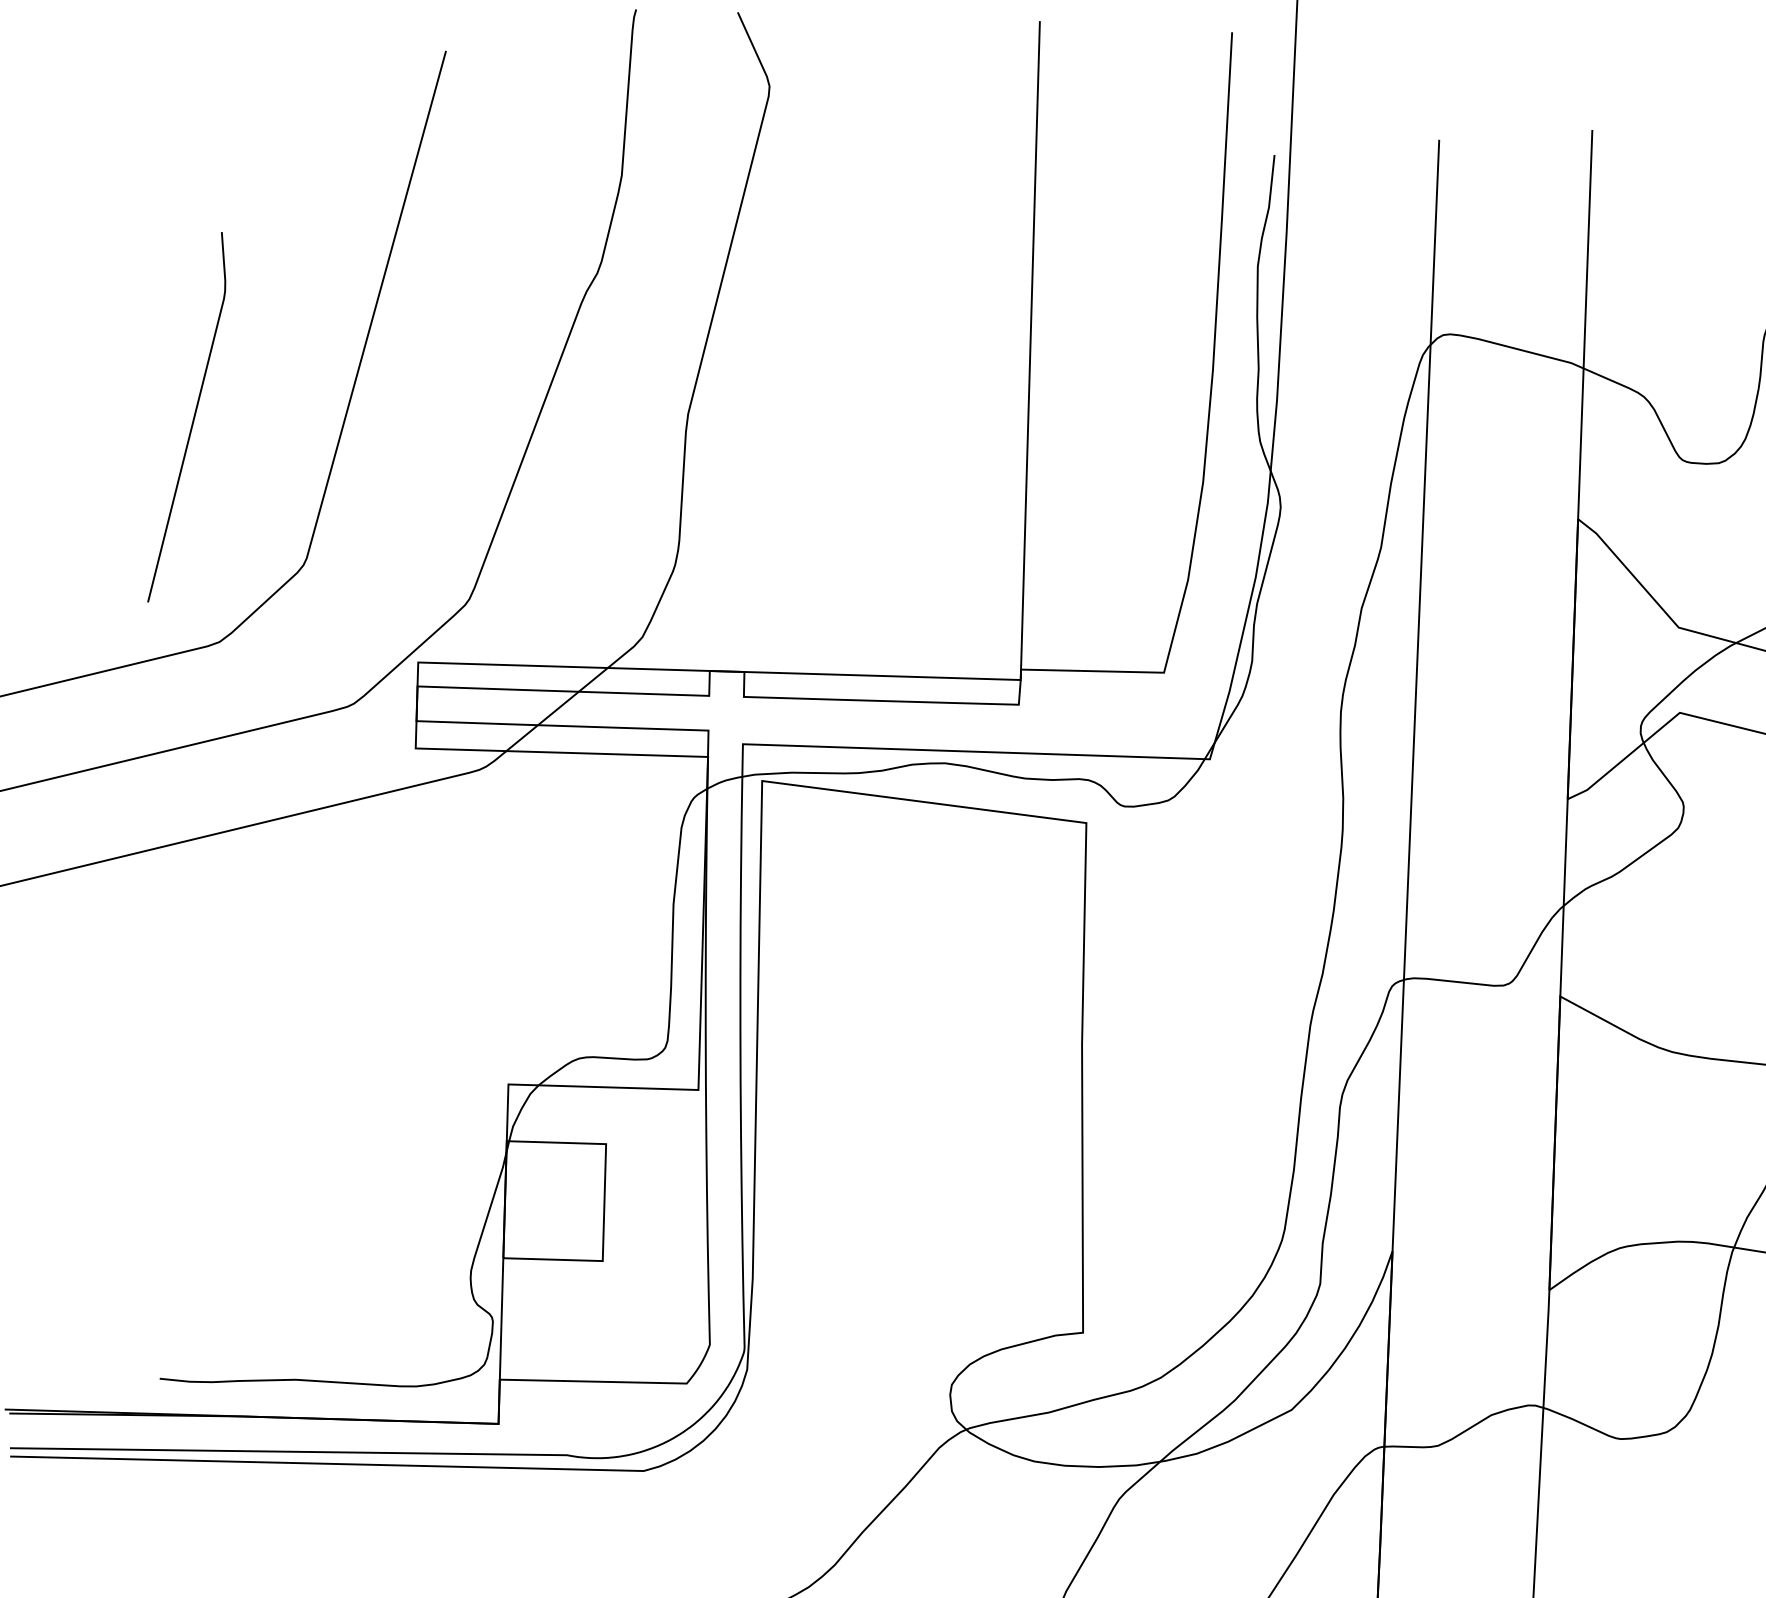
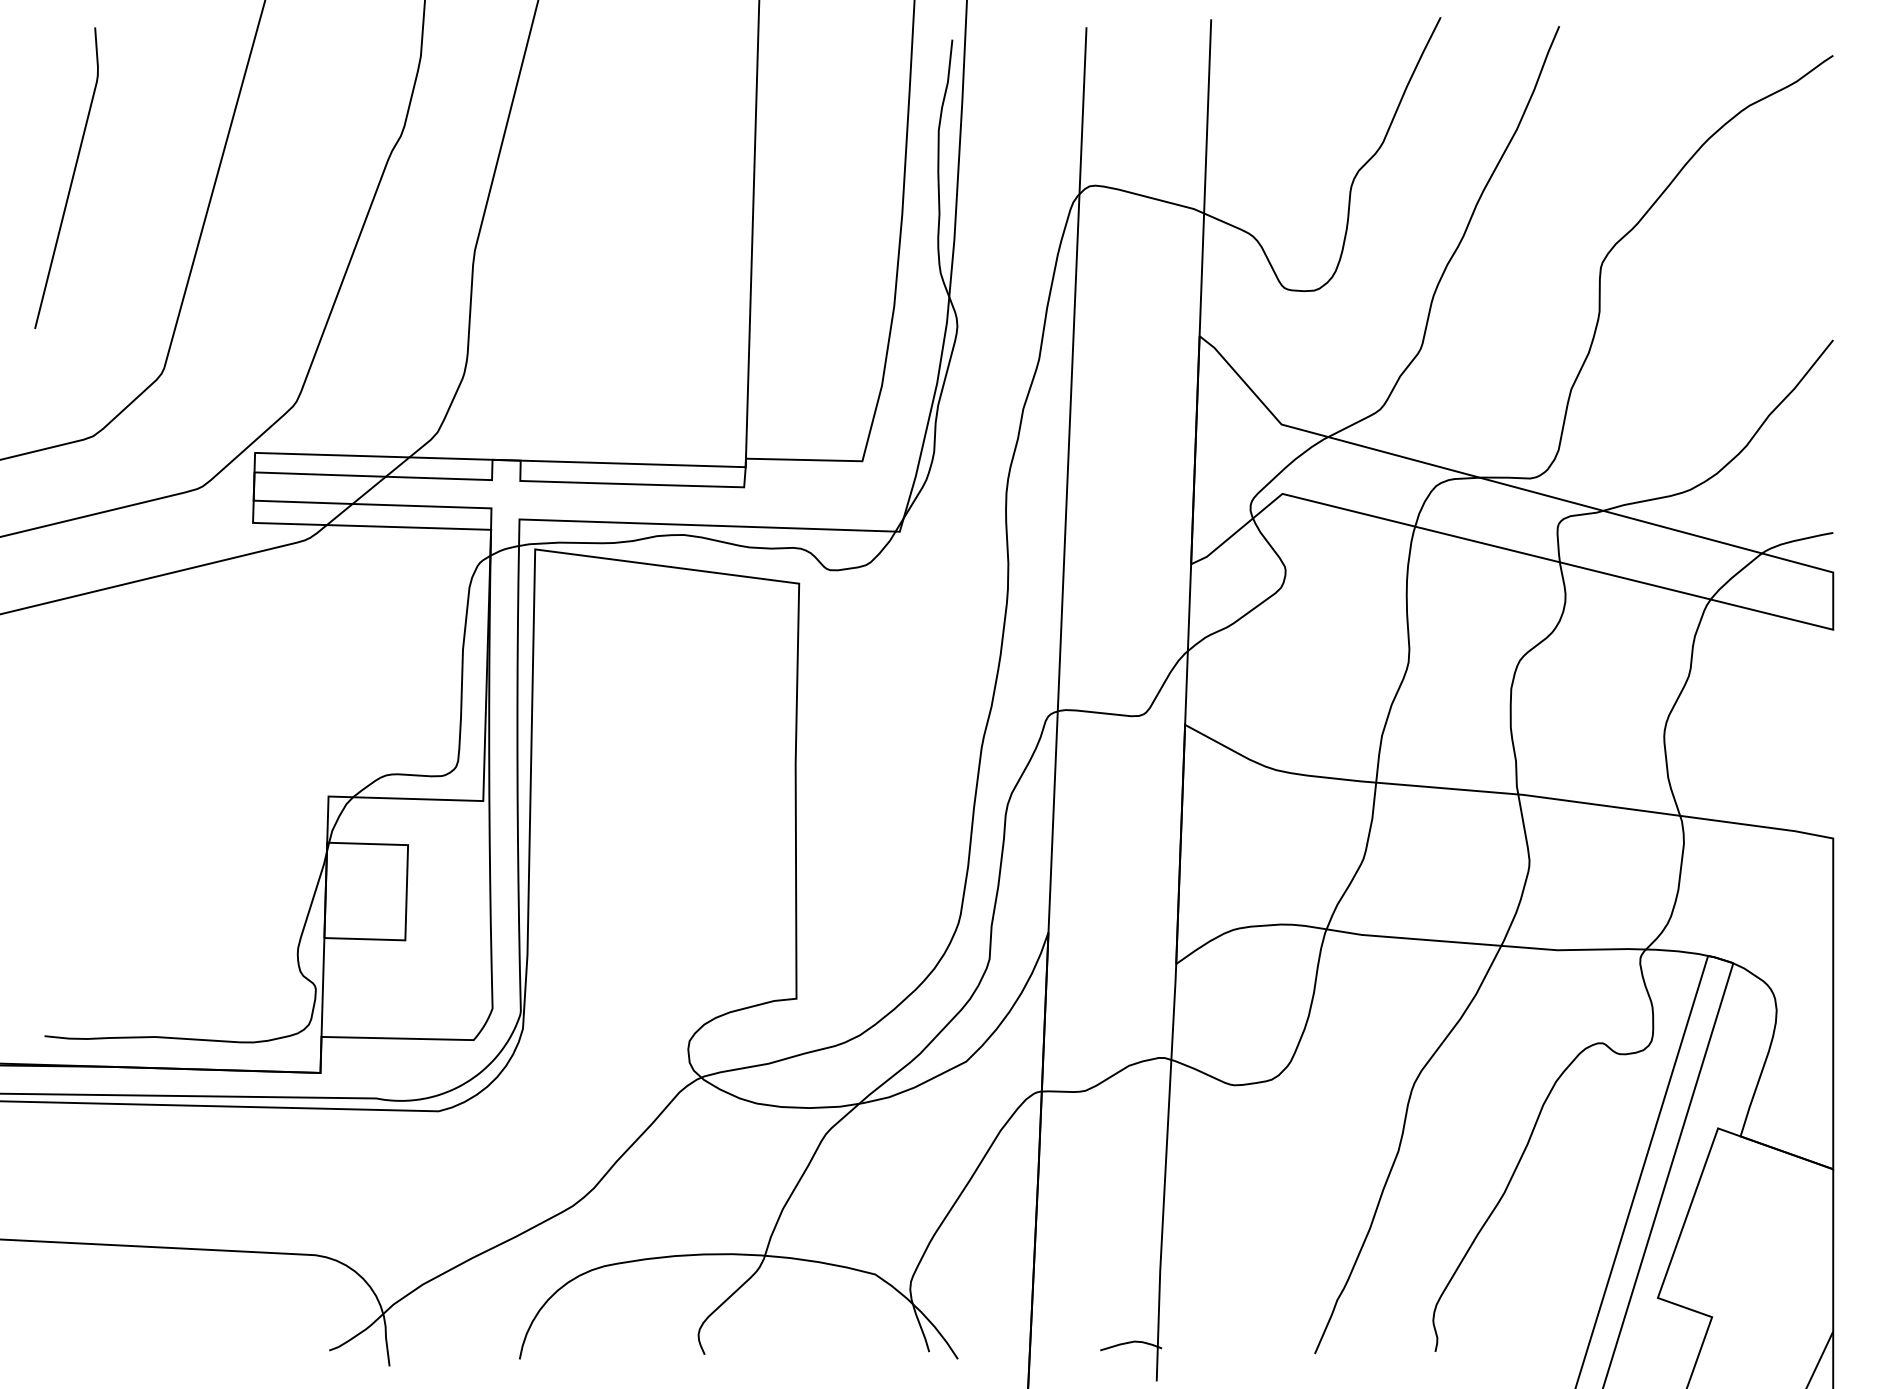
line: (192, 417) -> (71, 178), moved

